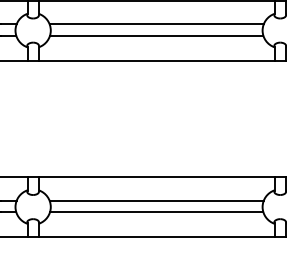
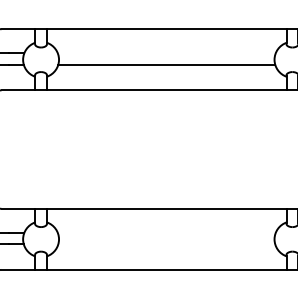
line: (156, 24) -> (166, 53), removed
line: (156, 200) -> (166, 232), removed
line: (156, 212) -> (166, 244), removed

